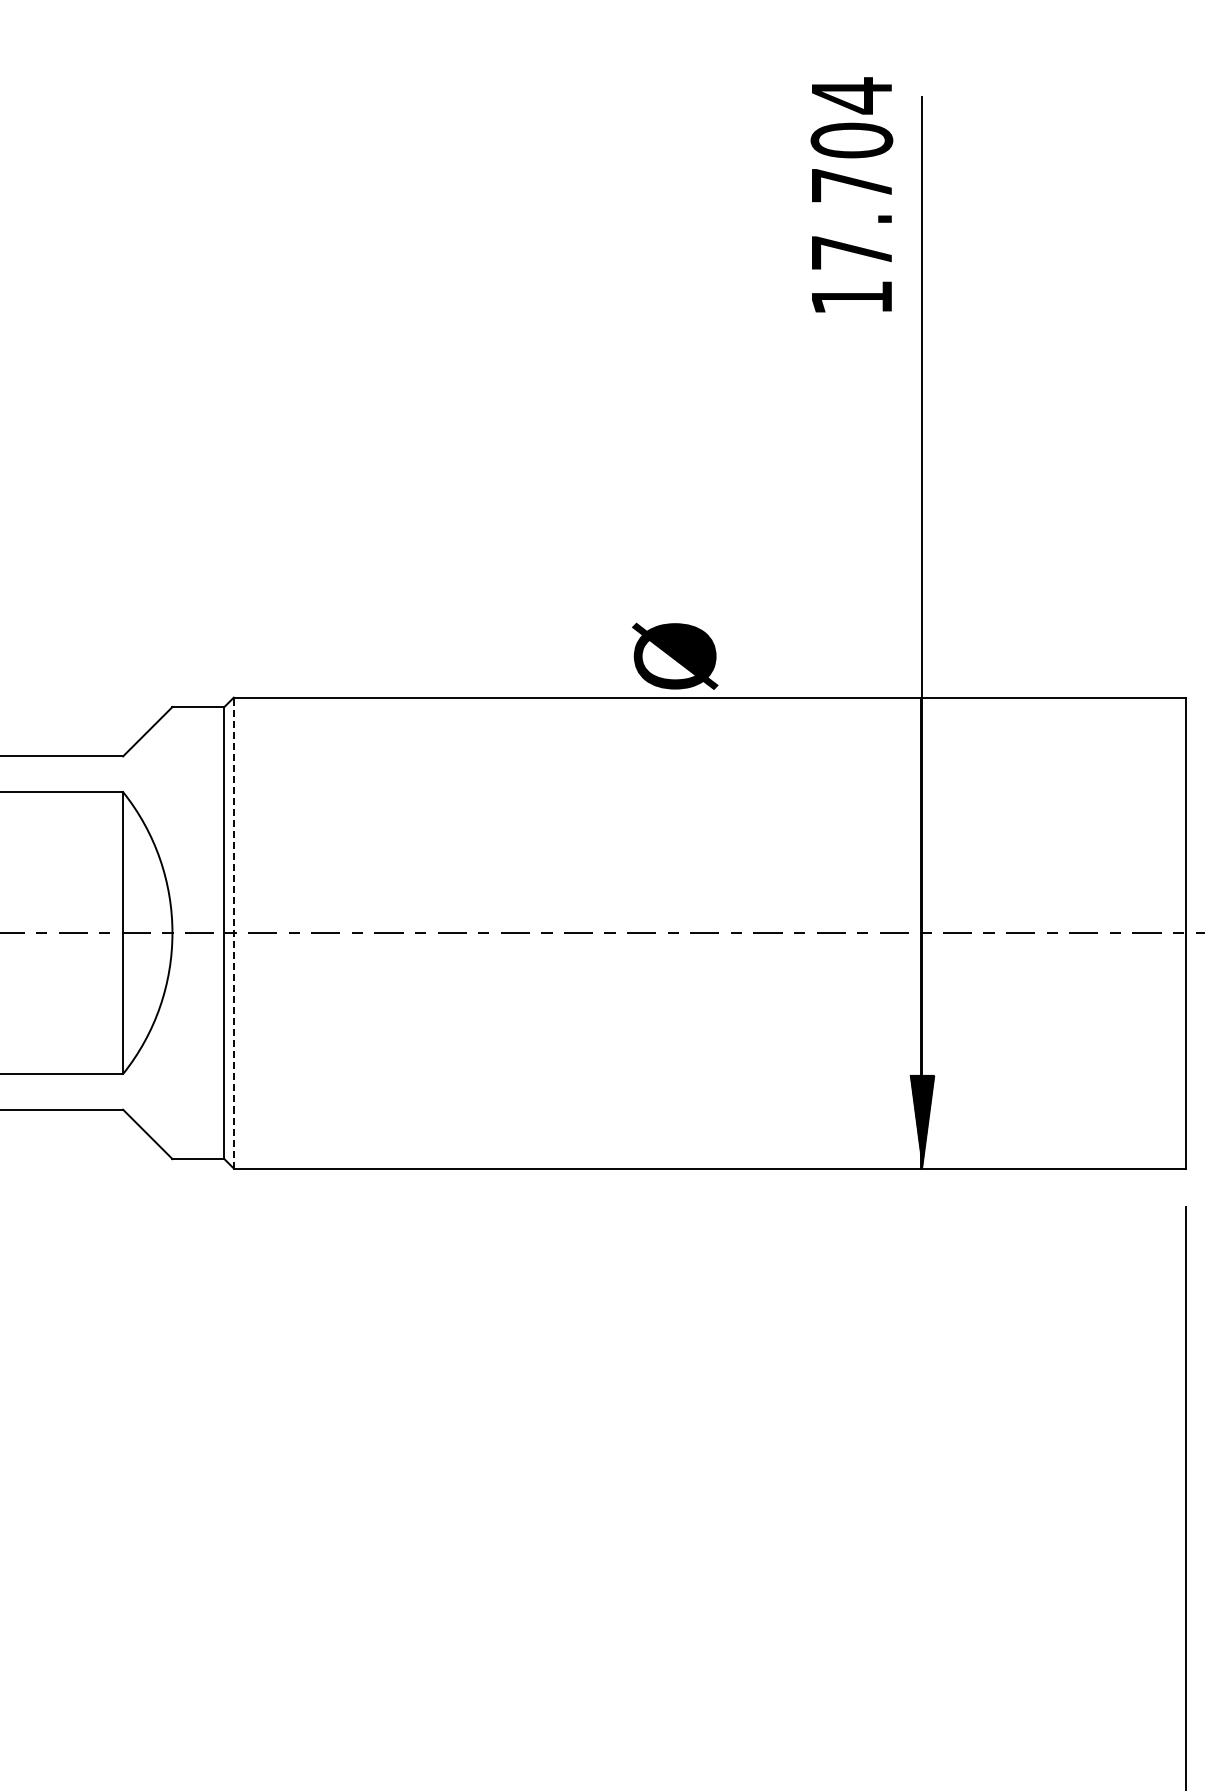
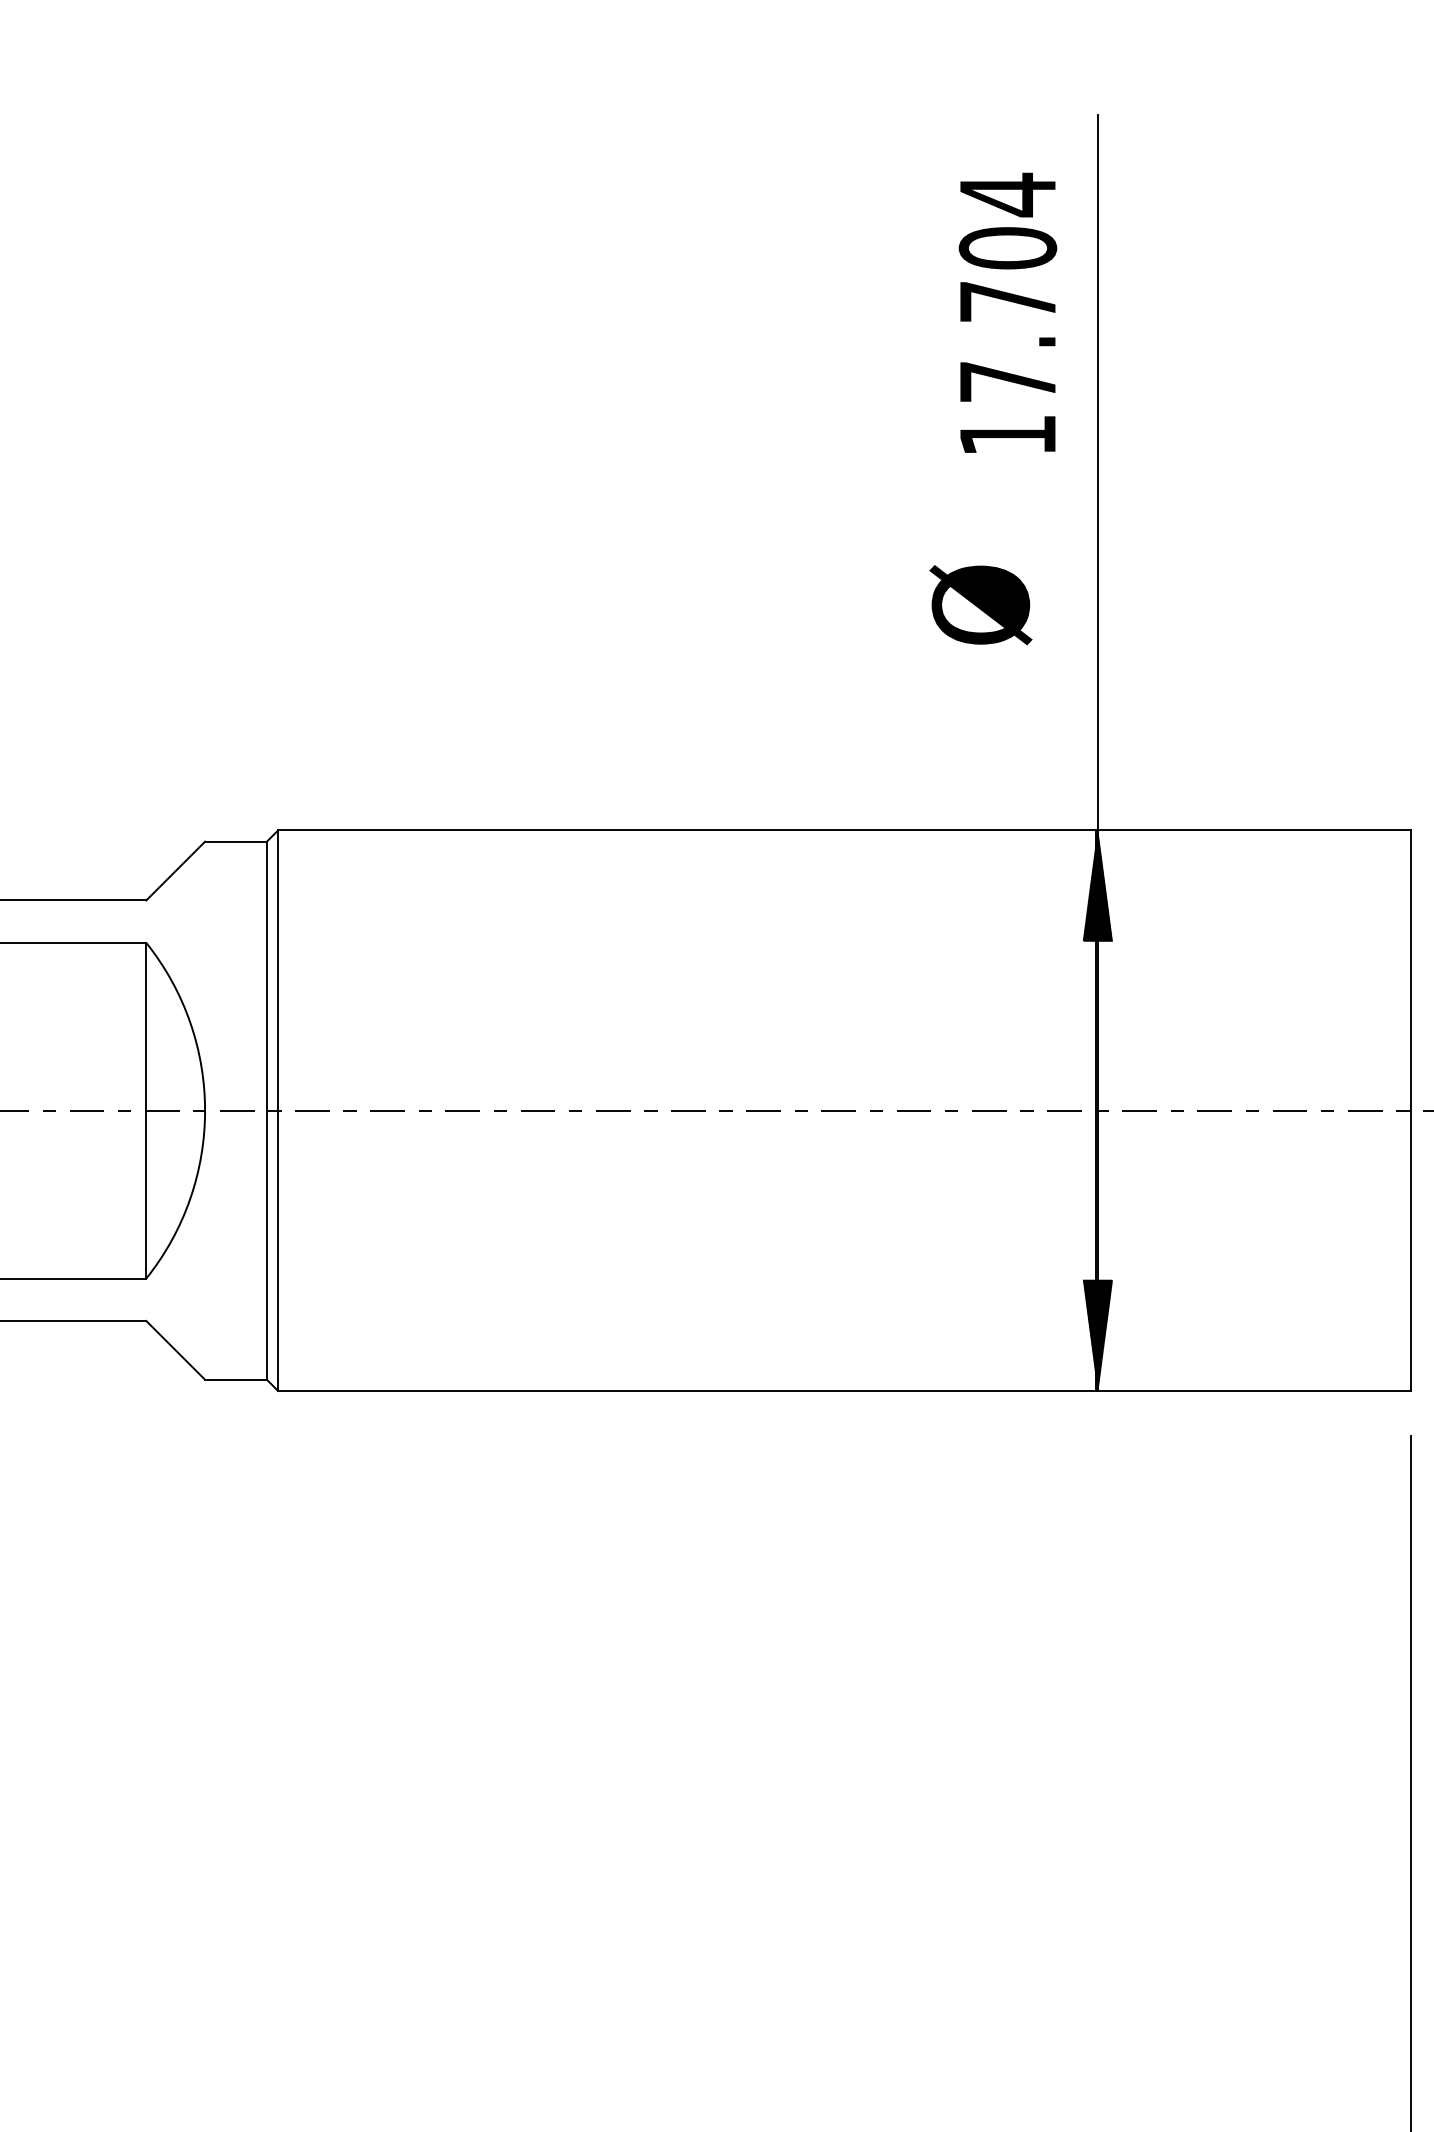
text: (851, 194) -> (1007, 312), moved
text: (675, 655) -> (981, 604), moved
hatch: (922, 744) -> (1097, 886), added
line: (233, 932) -> (277, 1110), dashed -> solid

